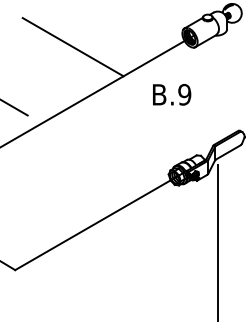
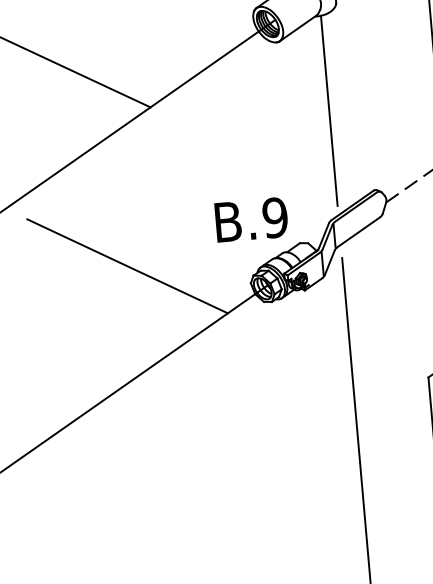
line: (218, 86) -> (329, 110), added
text: (172, 94) -> (252, 219), moved
line: (103, 159) -> (126, 266), added

